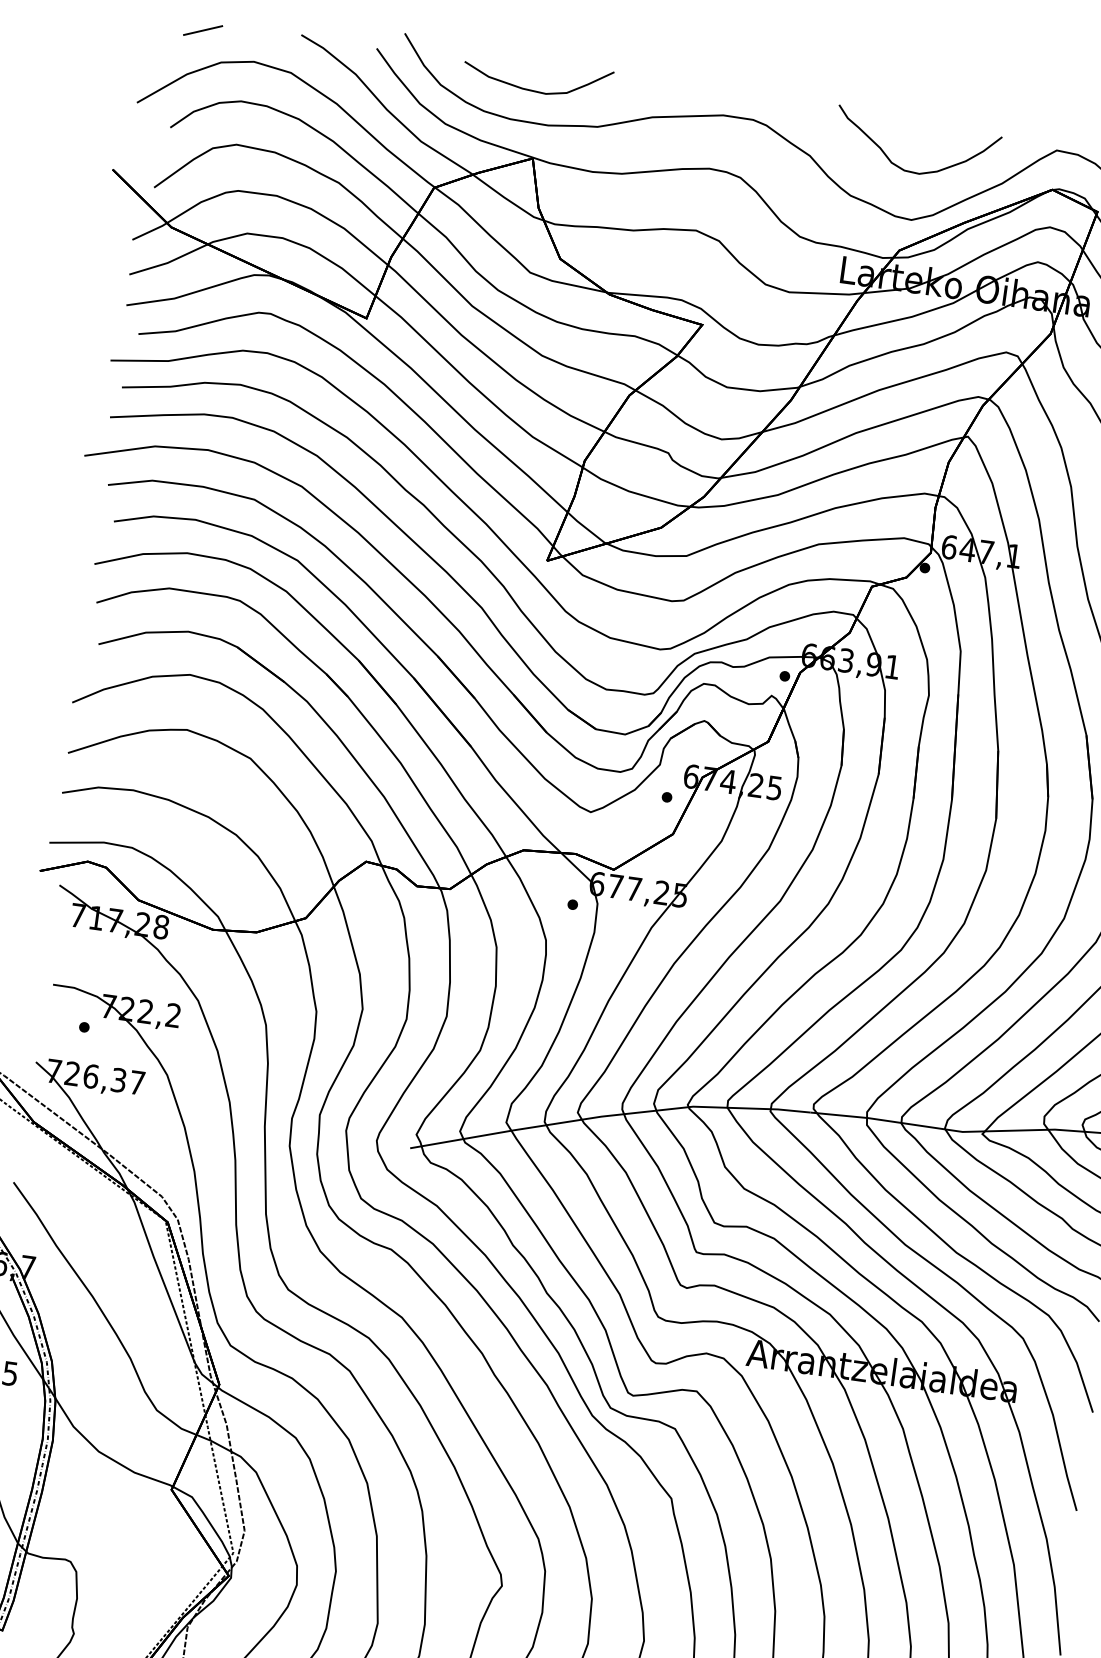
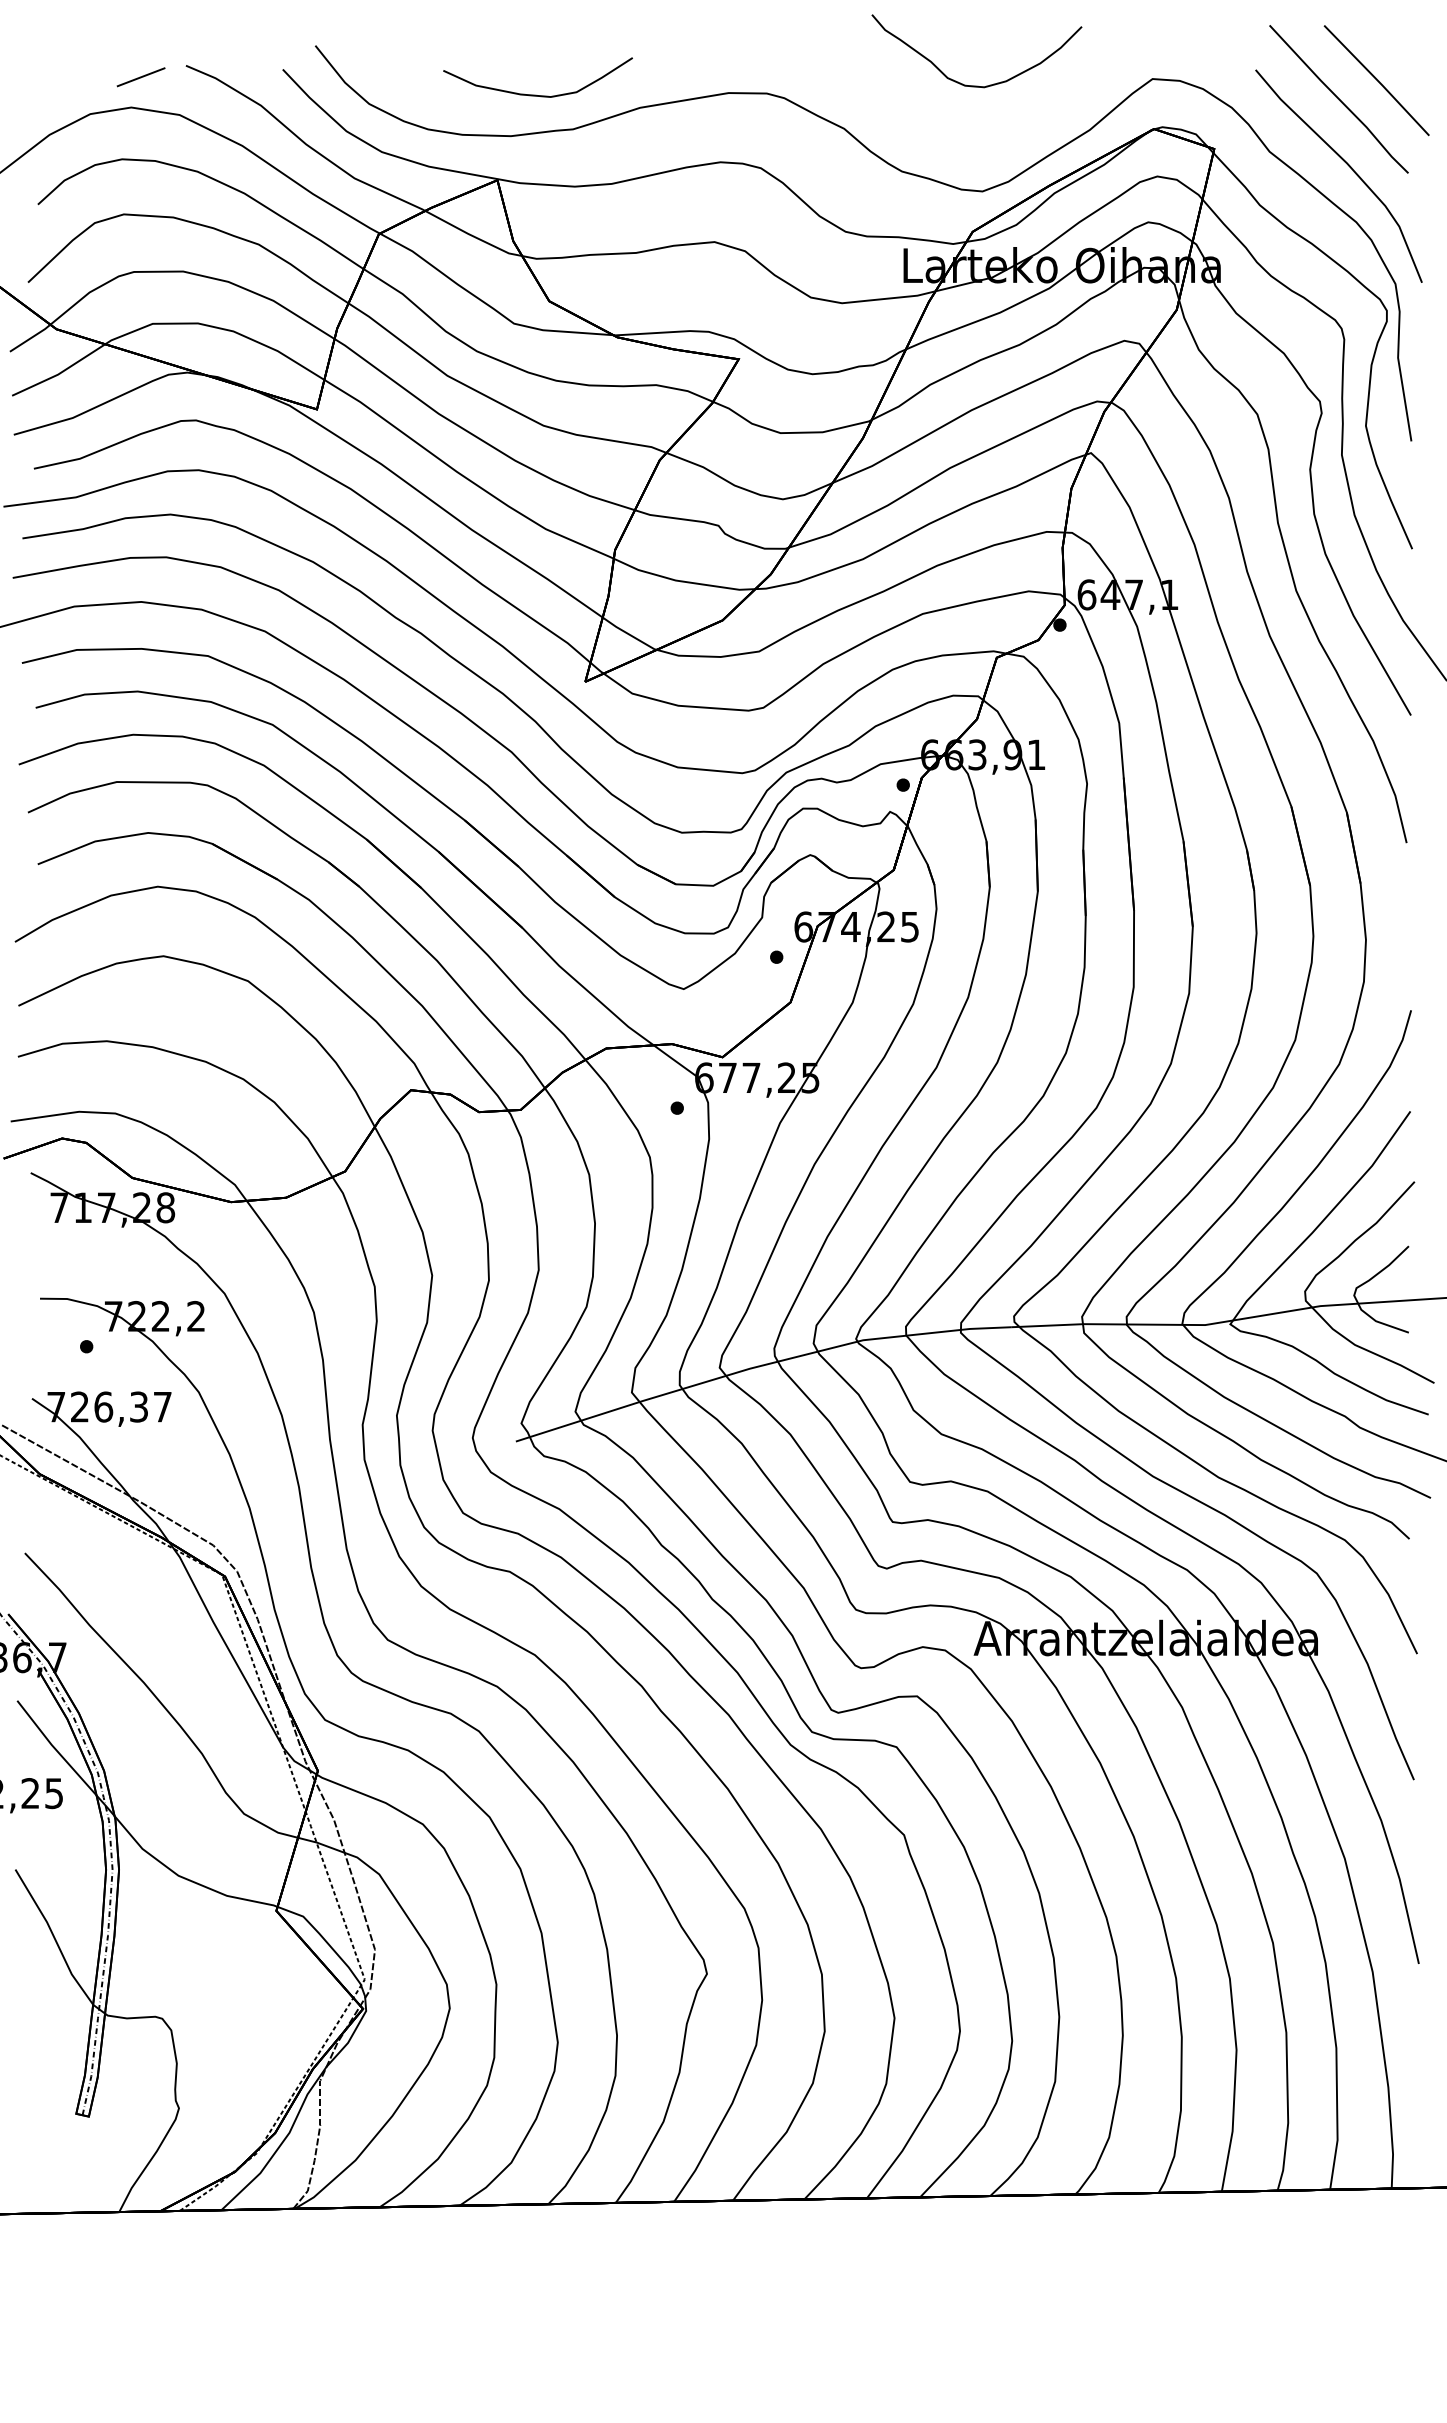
line: (202, 30) -> (140, 77), moved
curve: (535, 90) -> (536, 94), moved
curve: (913, 171) -> (976, 85), moved

